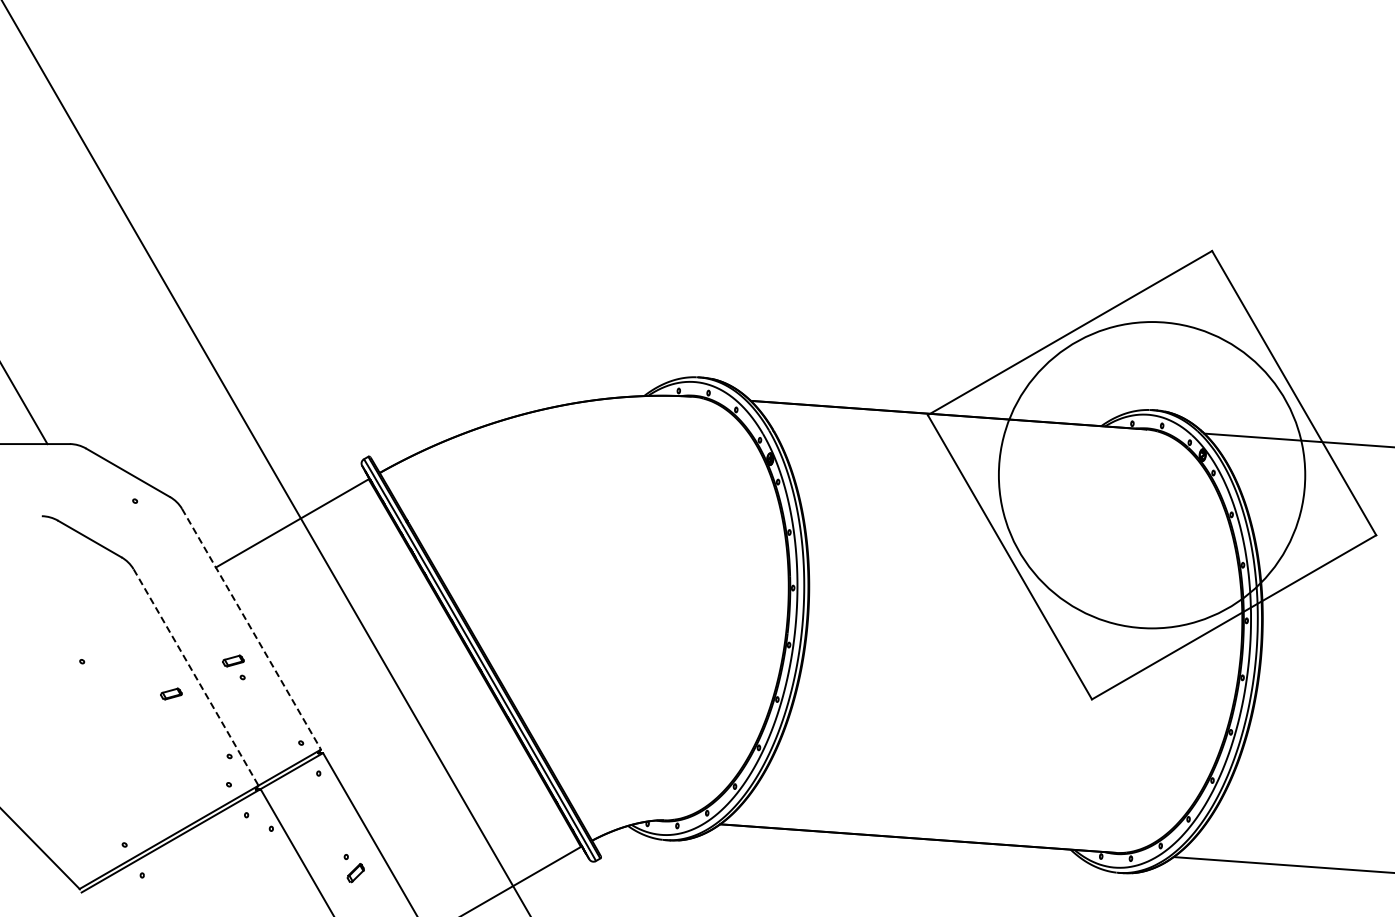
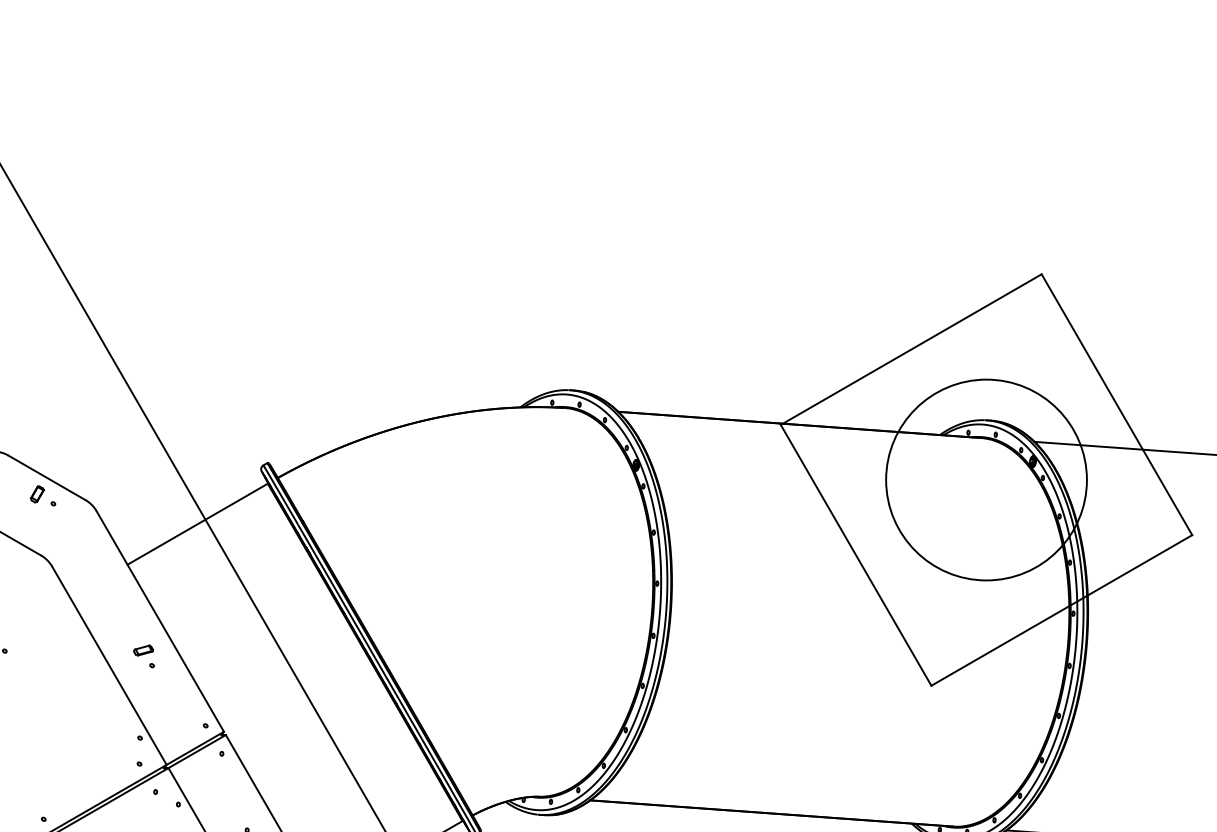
circle: (1151, 474) -> (986, 479), size x0.71
part: (117, 490) -> (37, 494), added
line: (251, 628) -> (160, 620), dashed -> solid
line: (195, 677) -> (108, 665), dashed -> solid
part: (171, 693) -> (86, 680), removed

